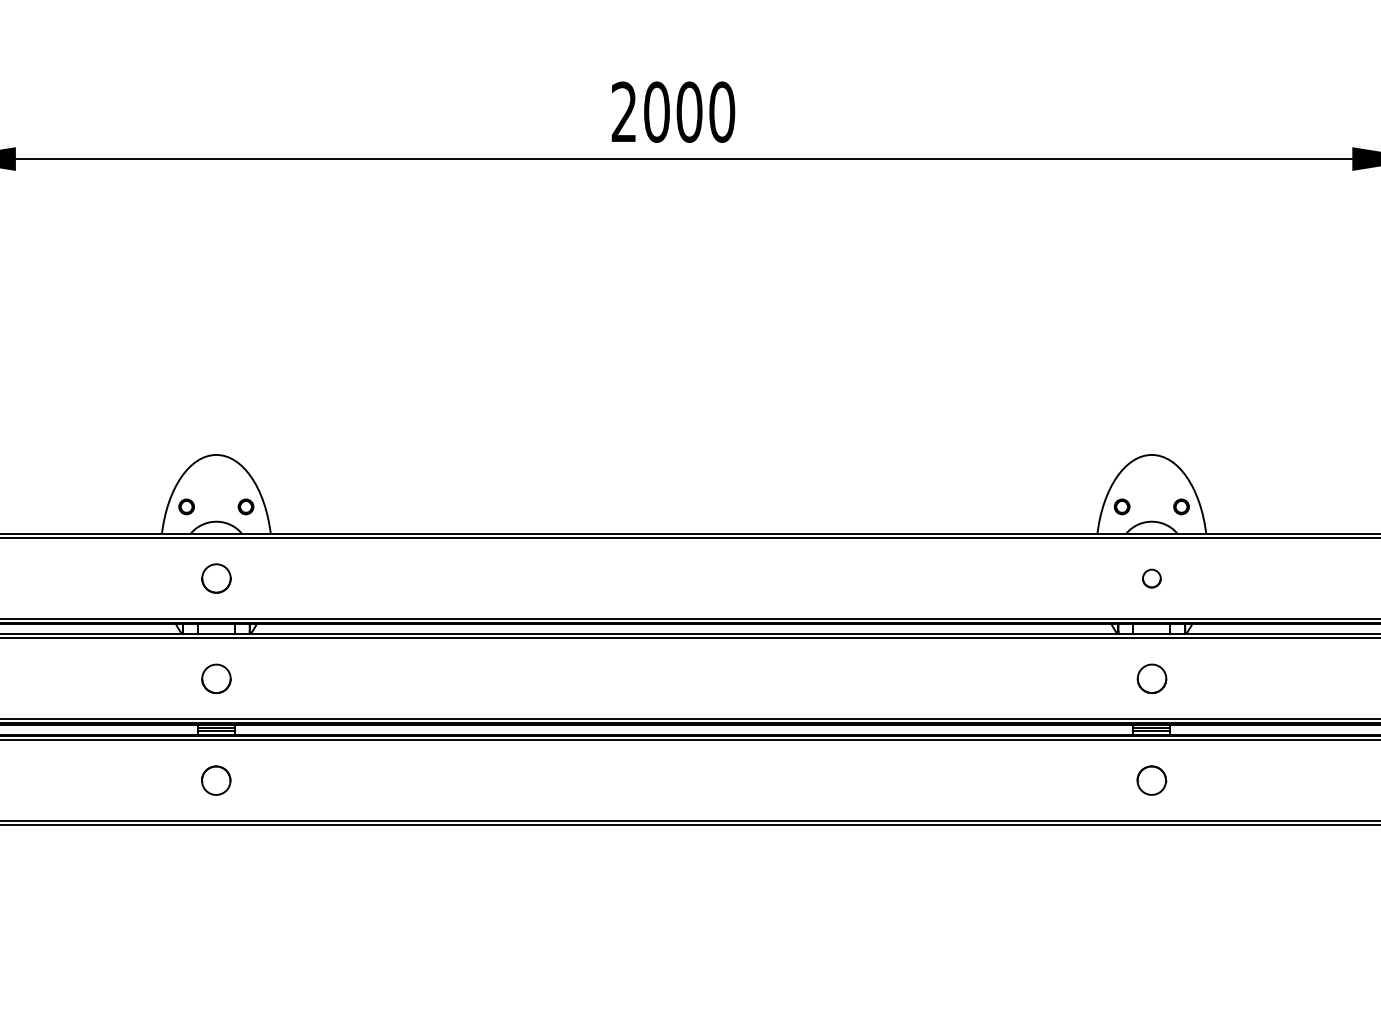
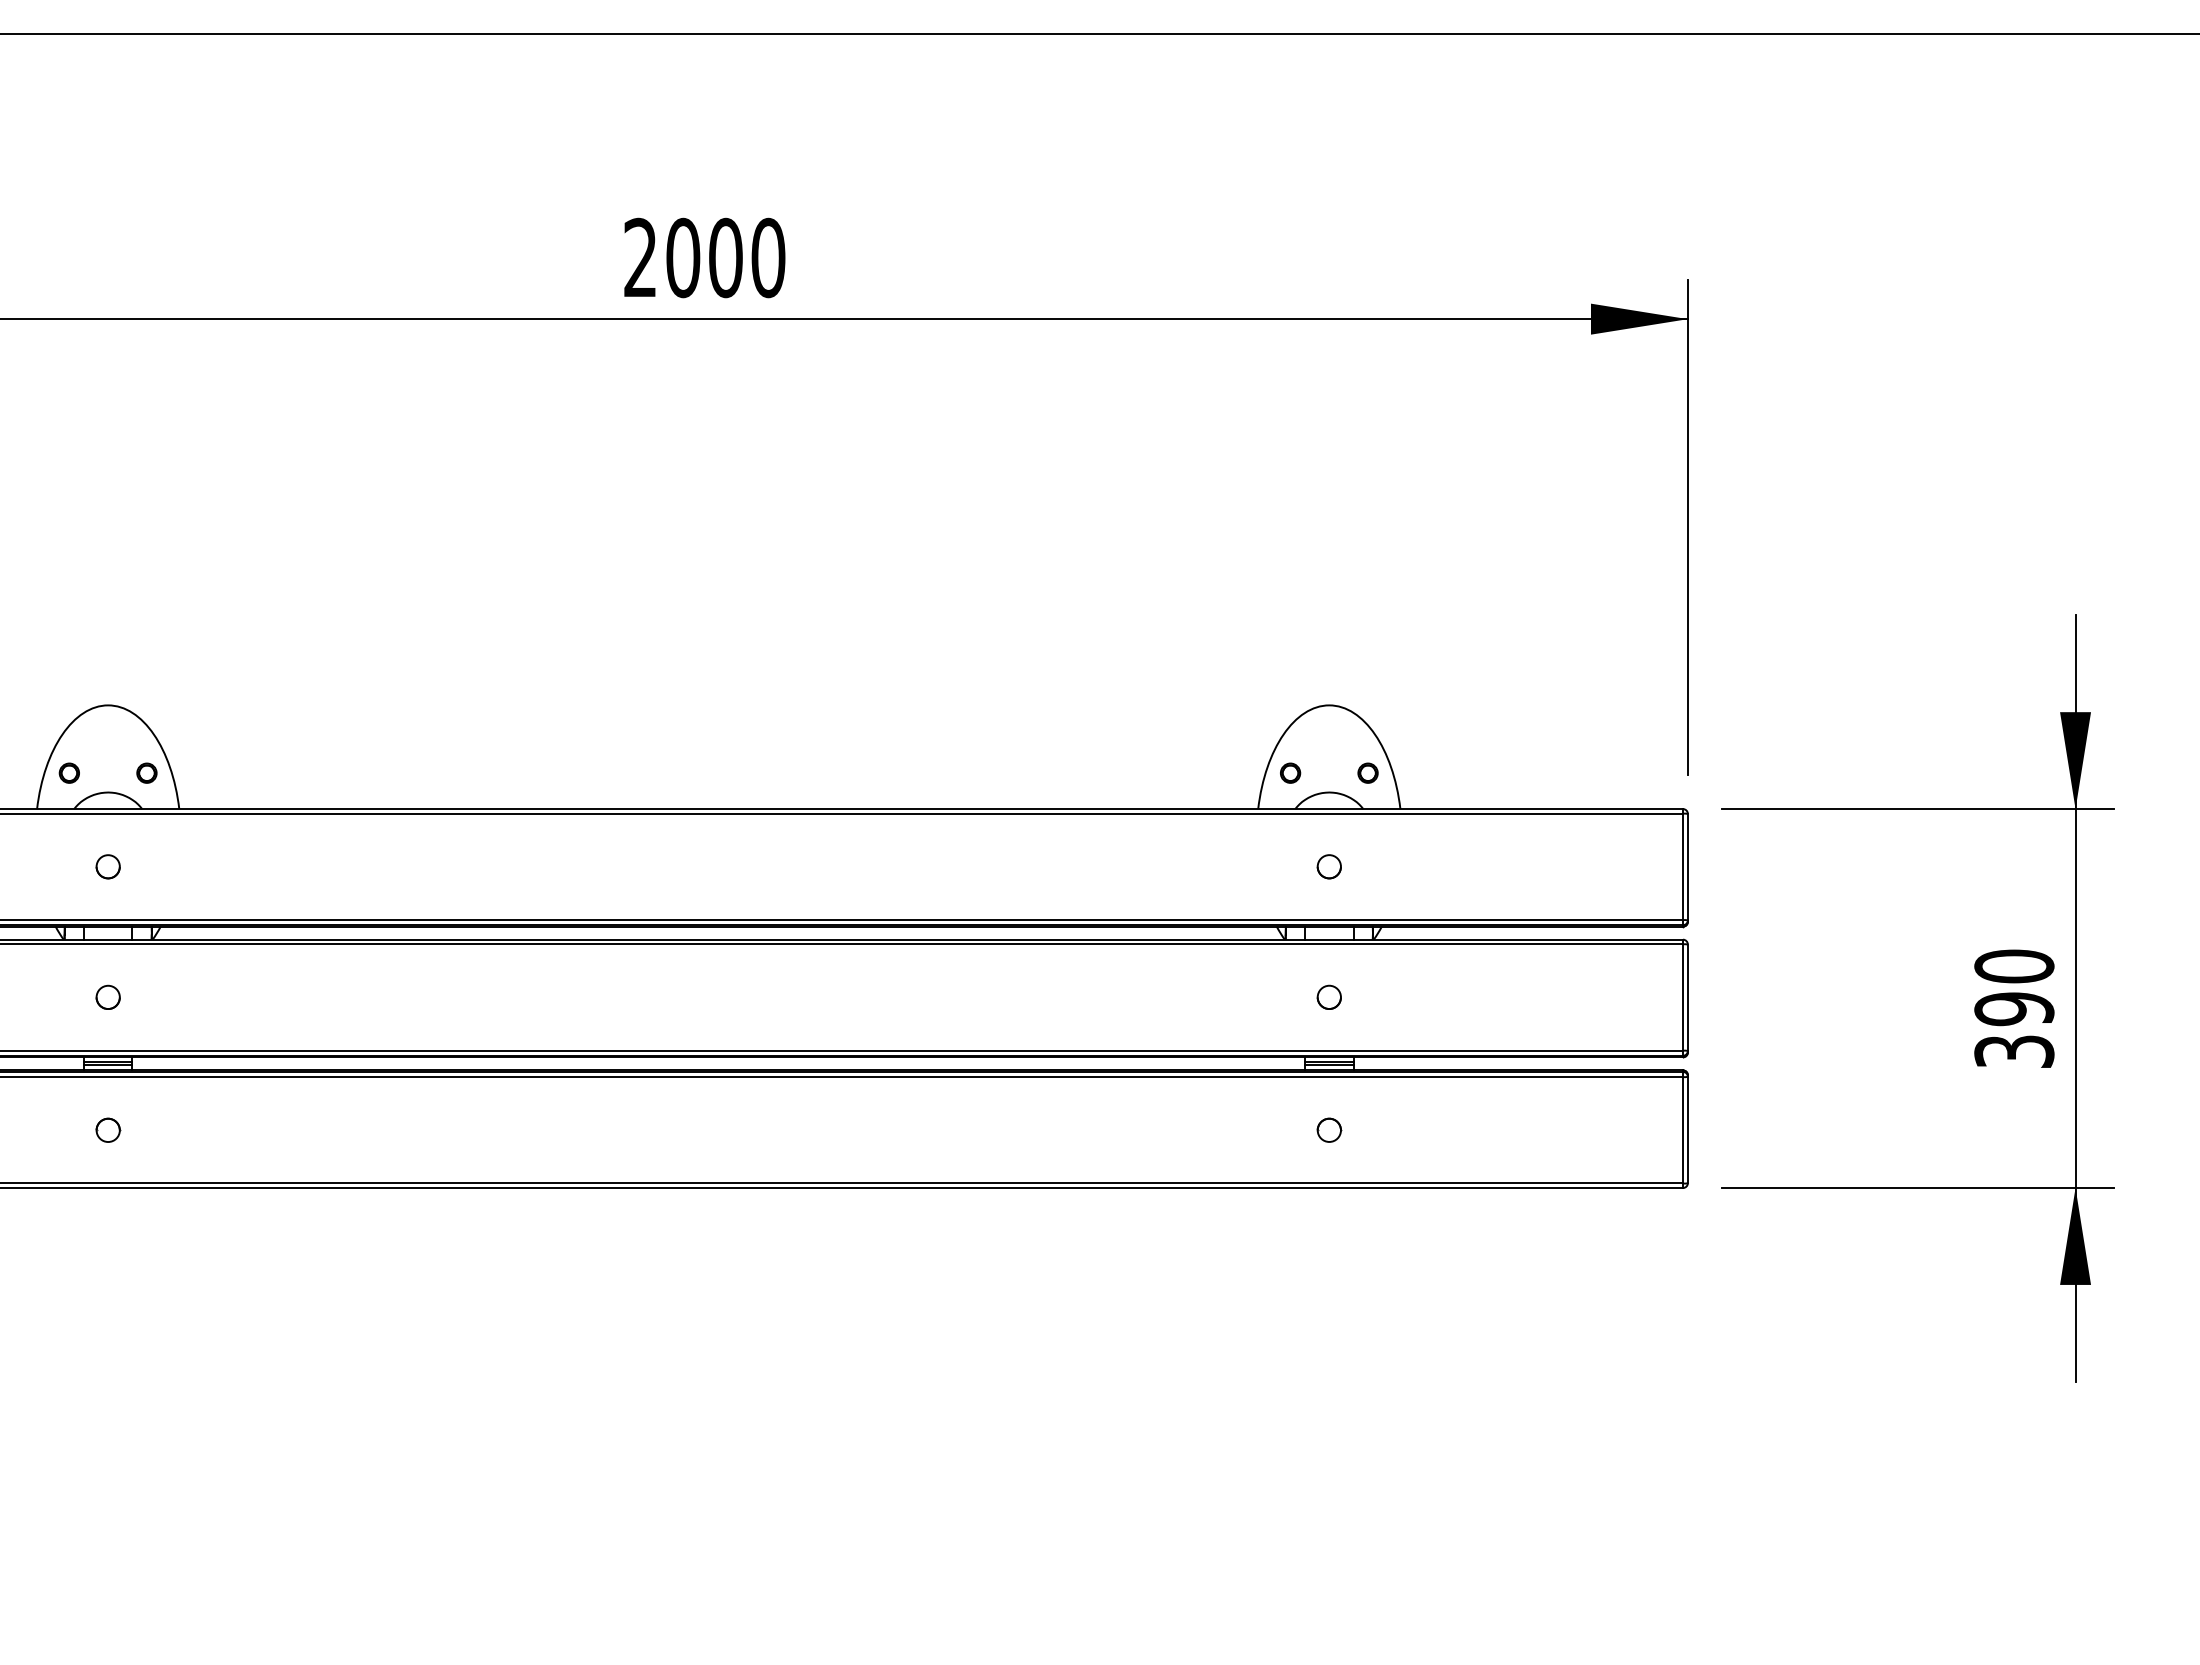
circle: (215, 578) -> (107, 866), size x0.62
circle: (215, 677) -> (107, 996), size x0.62
circle: (1151, 677) -> (1328, 996), size x0.62
part: (216, 779) -> (108, 1129), size x0.62
part: (1151, 779) -> (1329, 1129), size x0.62

